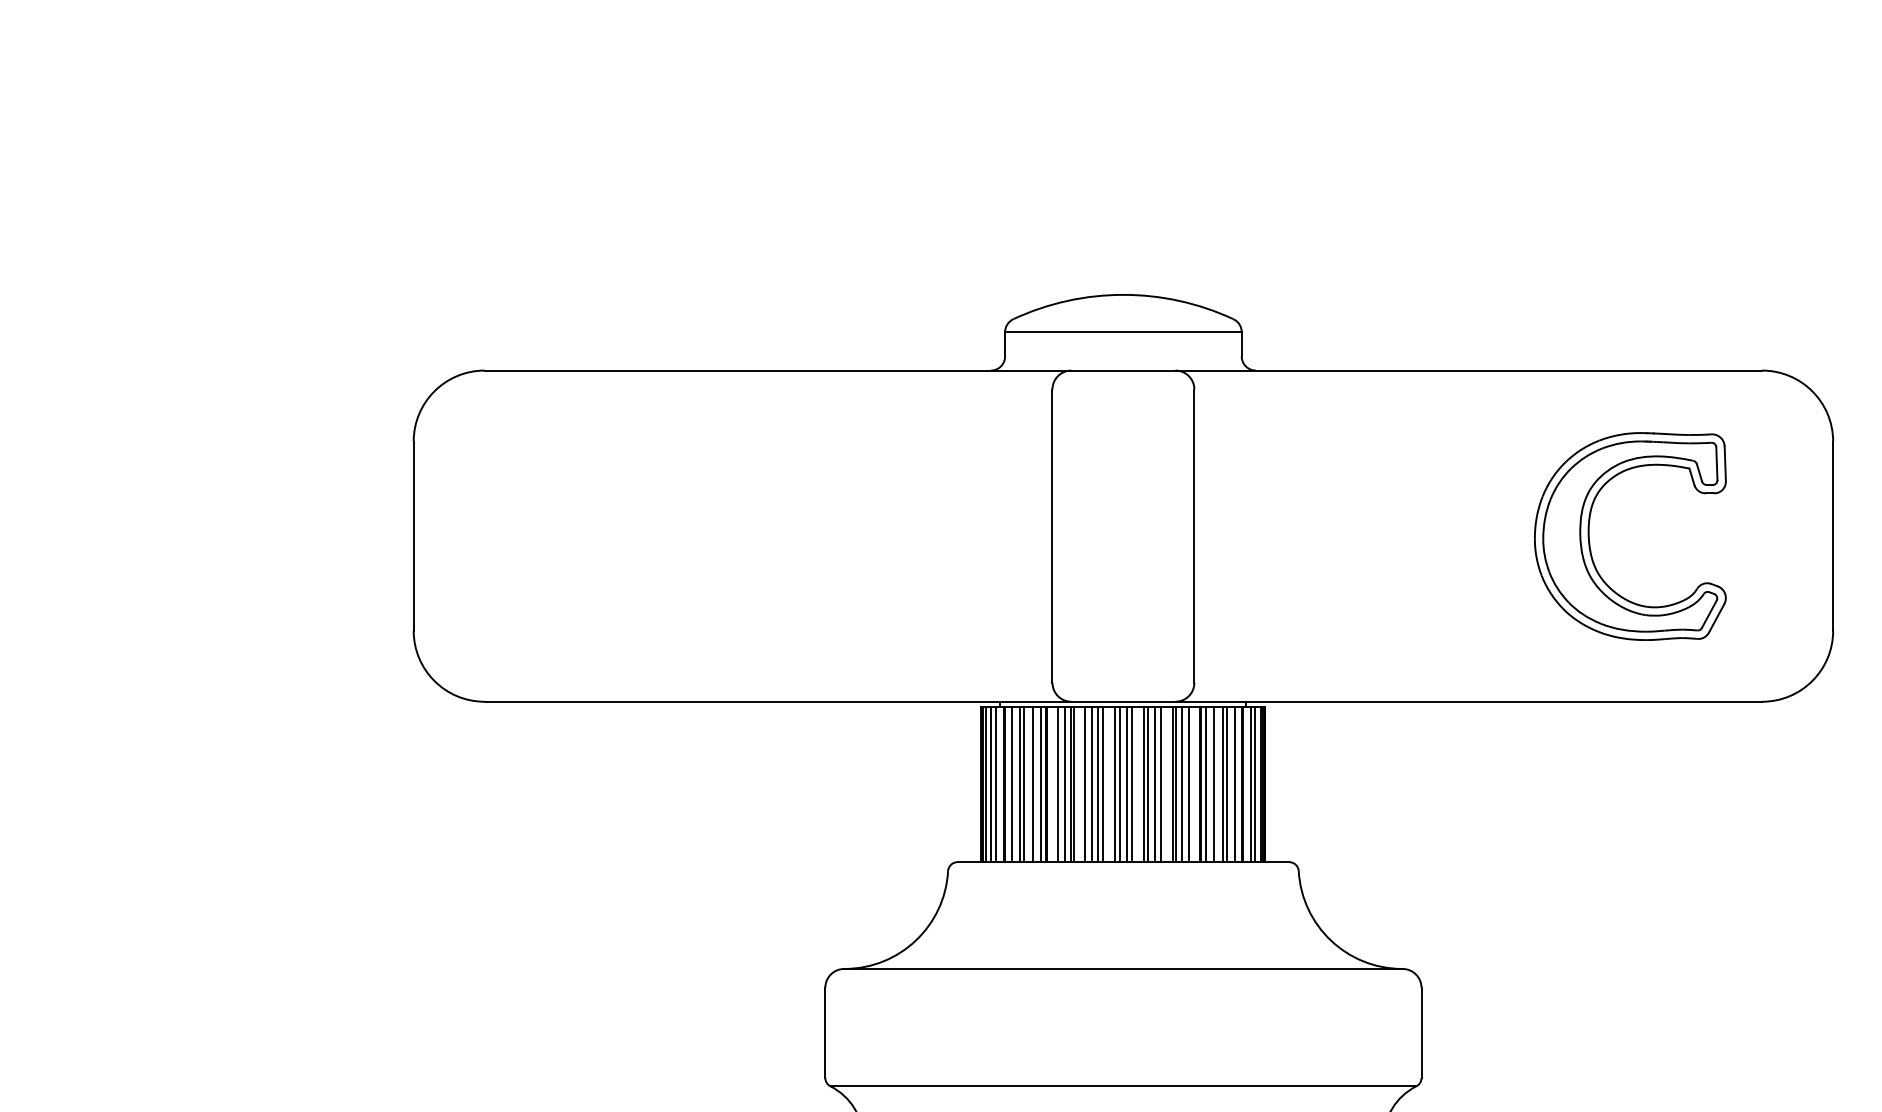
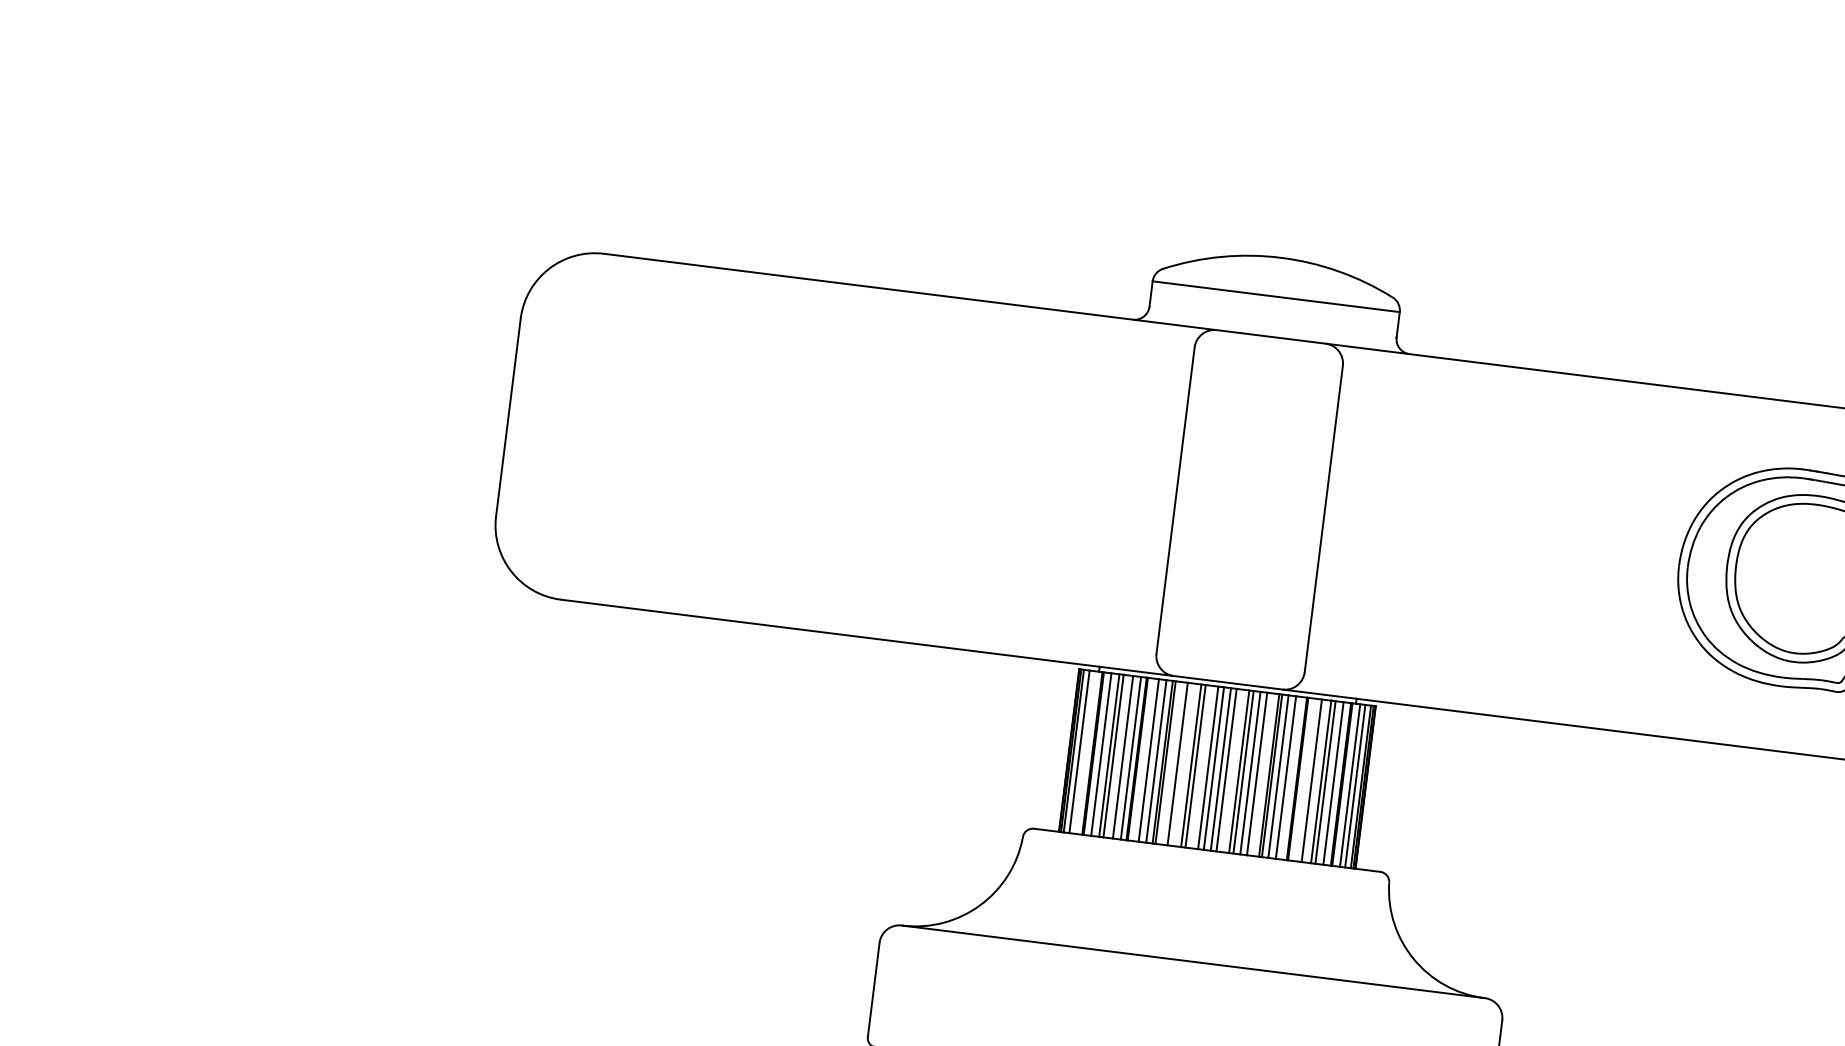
line: (996, 784) -> (1084, 752), removed
line: (1091, 784) -> (1184, 765), removed
line: (1206, 784) -> (1304, 780), removed

